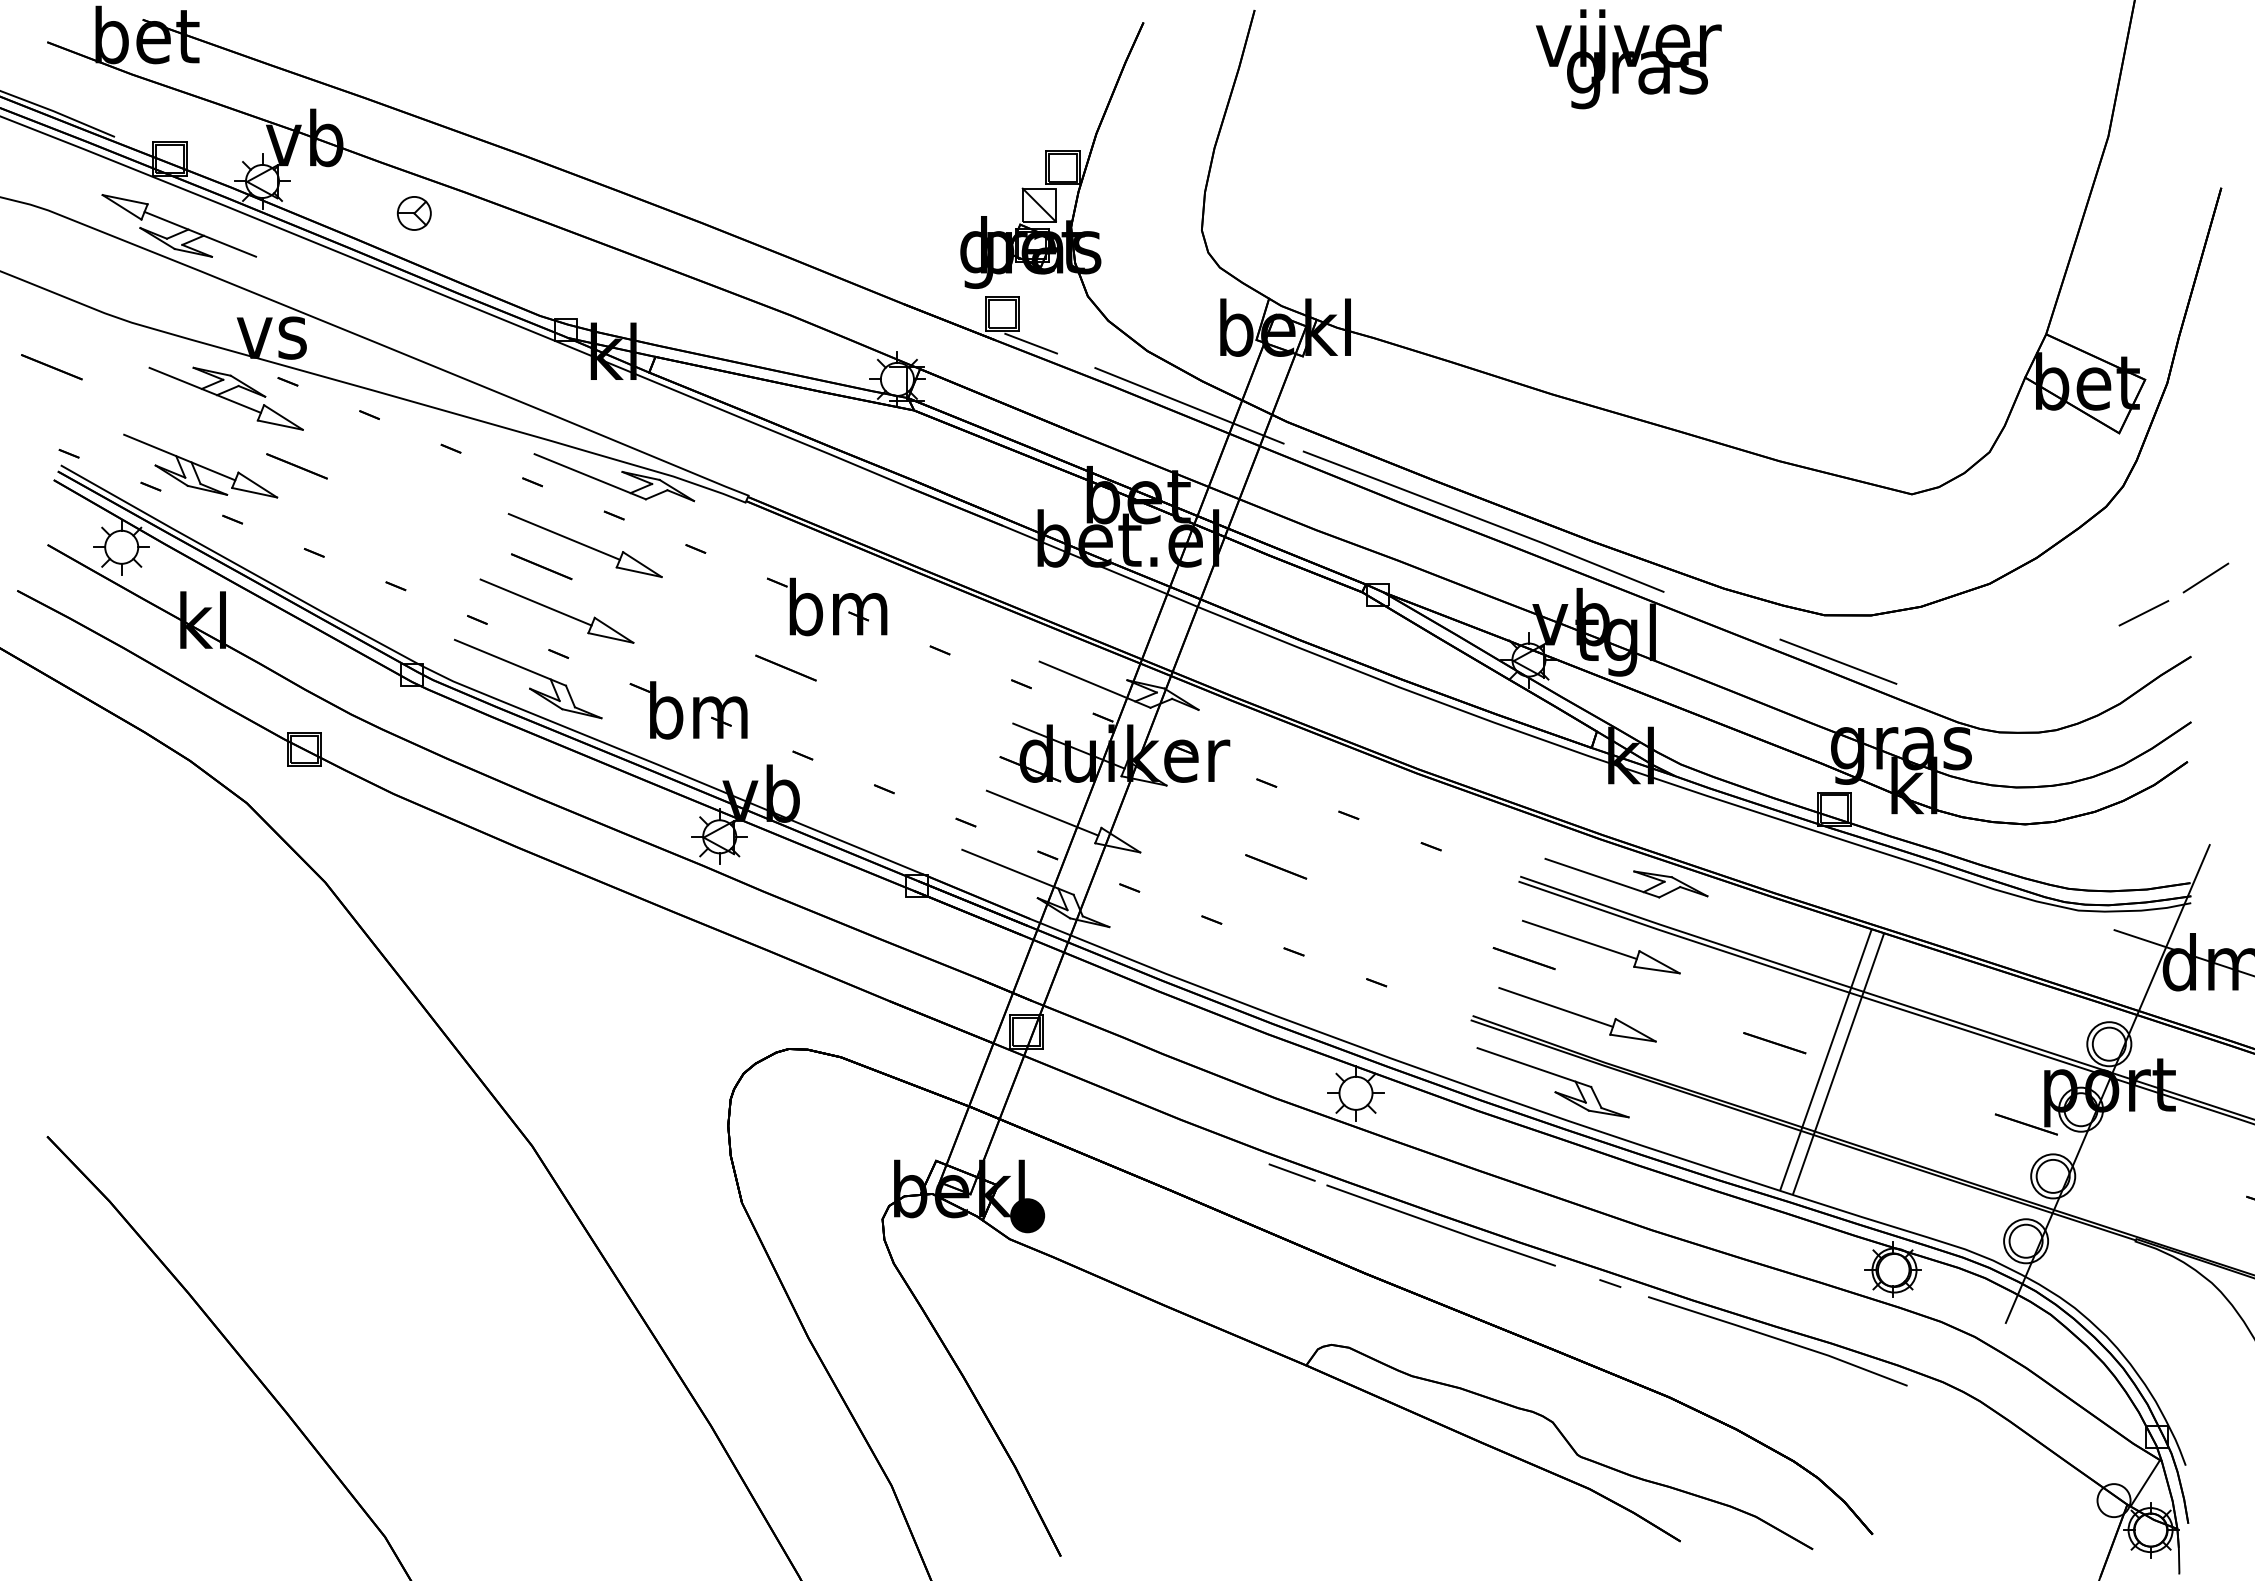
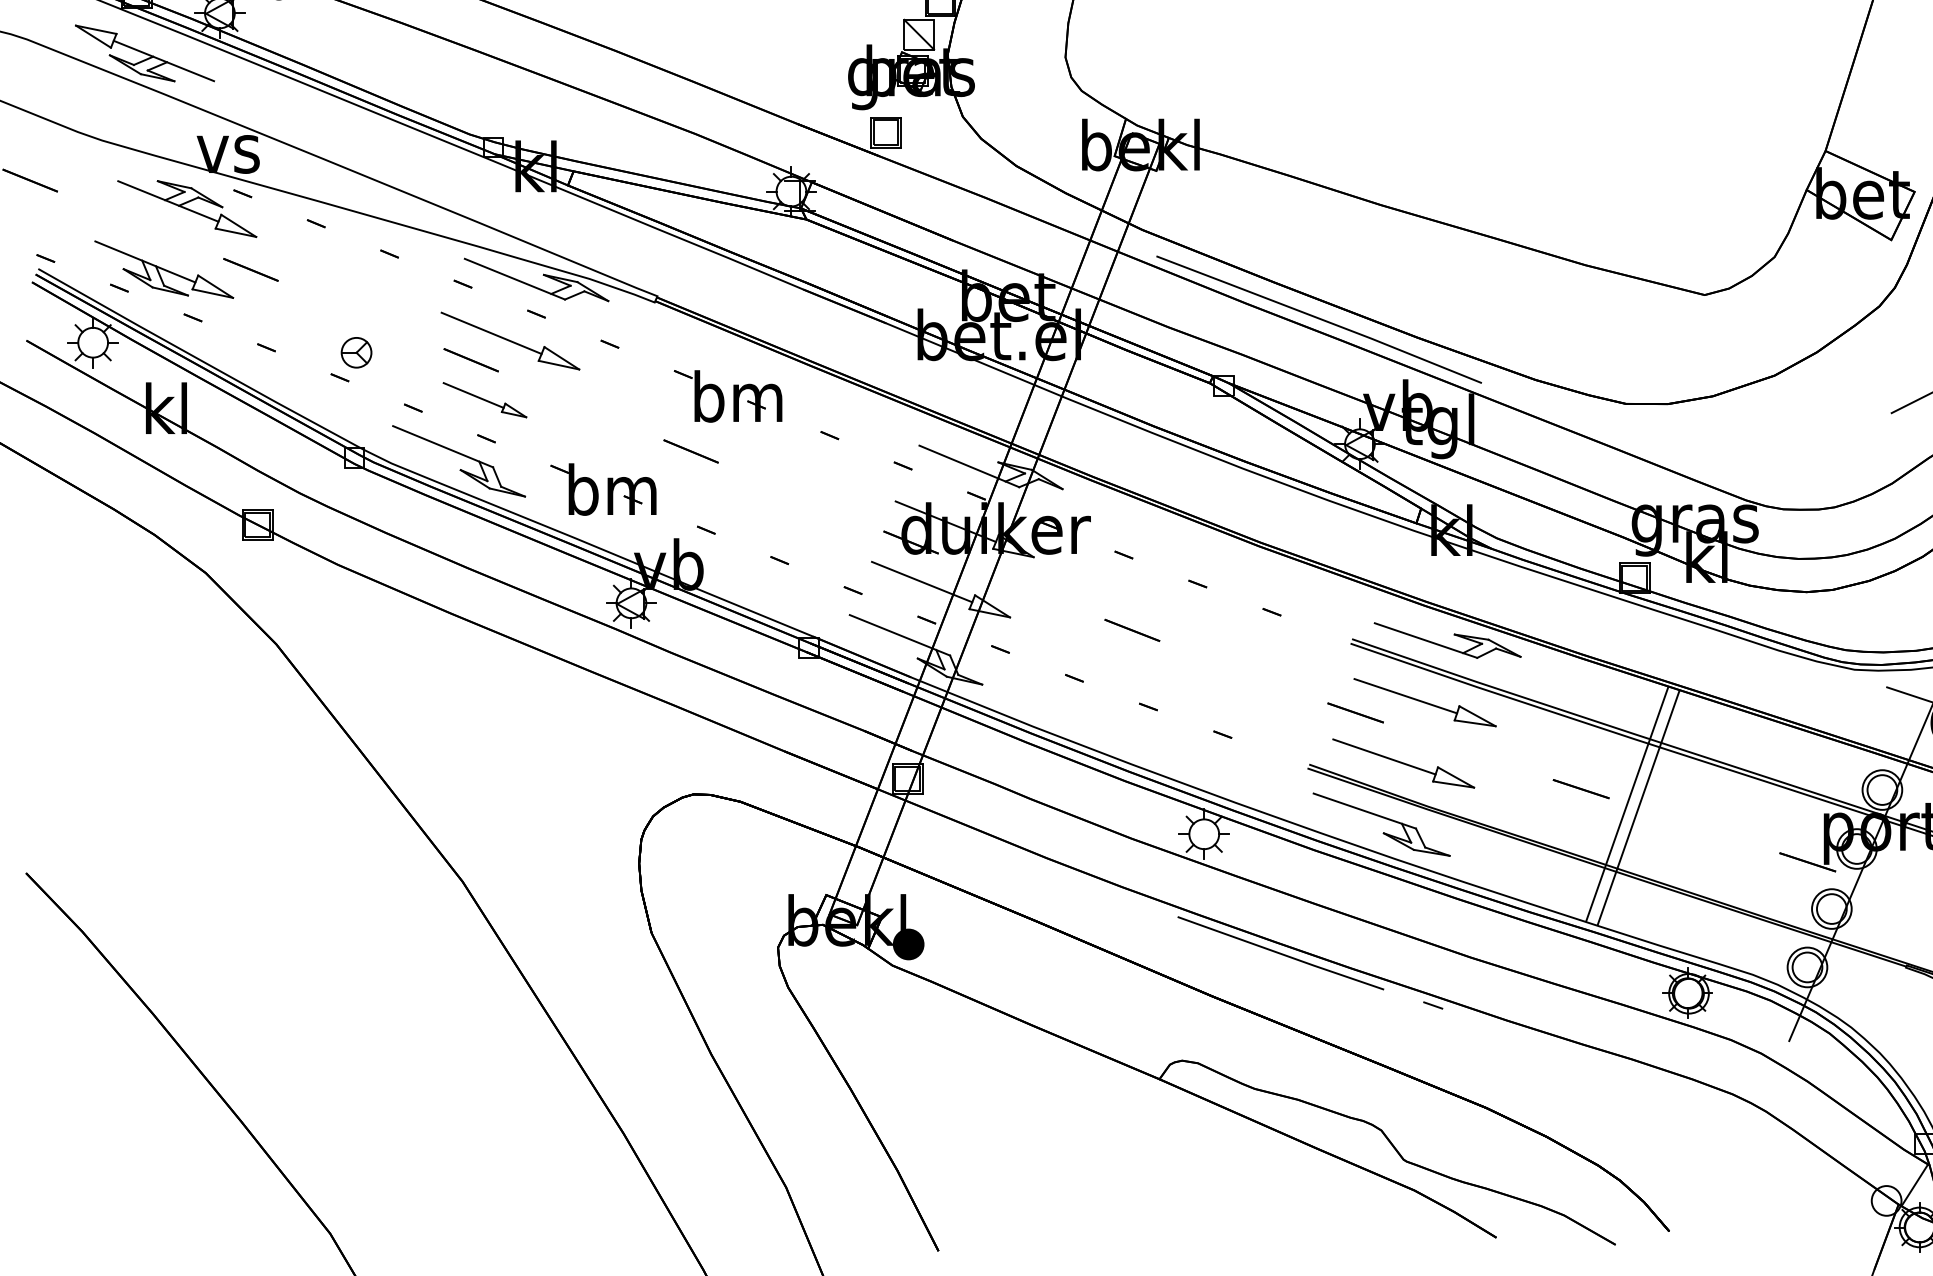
part: (414, 213) -> (356, 352), moved
line: (1031, 343) -> (912, 159), removed
line: (1189, 405) -> (1054, 215), removed
part: (556, 610) -> (484, 399), size x0.6
line: (1838, 661) -> (1638, 445), removed
line: (1291, 1172) -> (1146, 905), removed
line: (1778, 1340) -> (1584, 1056), removed

